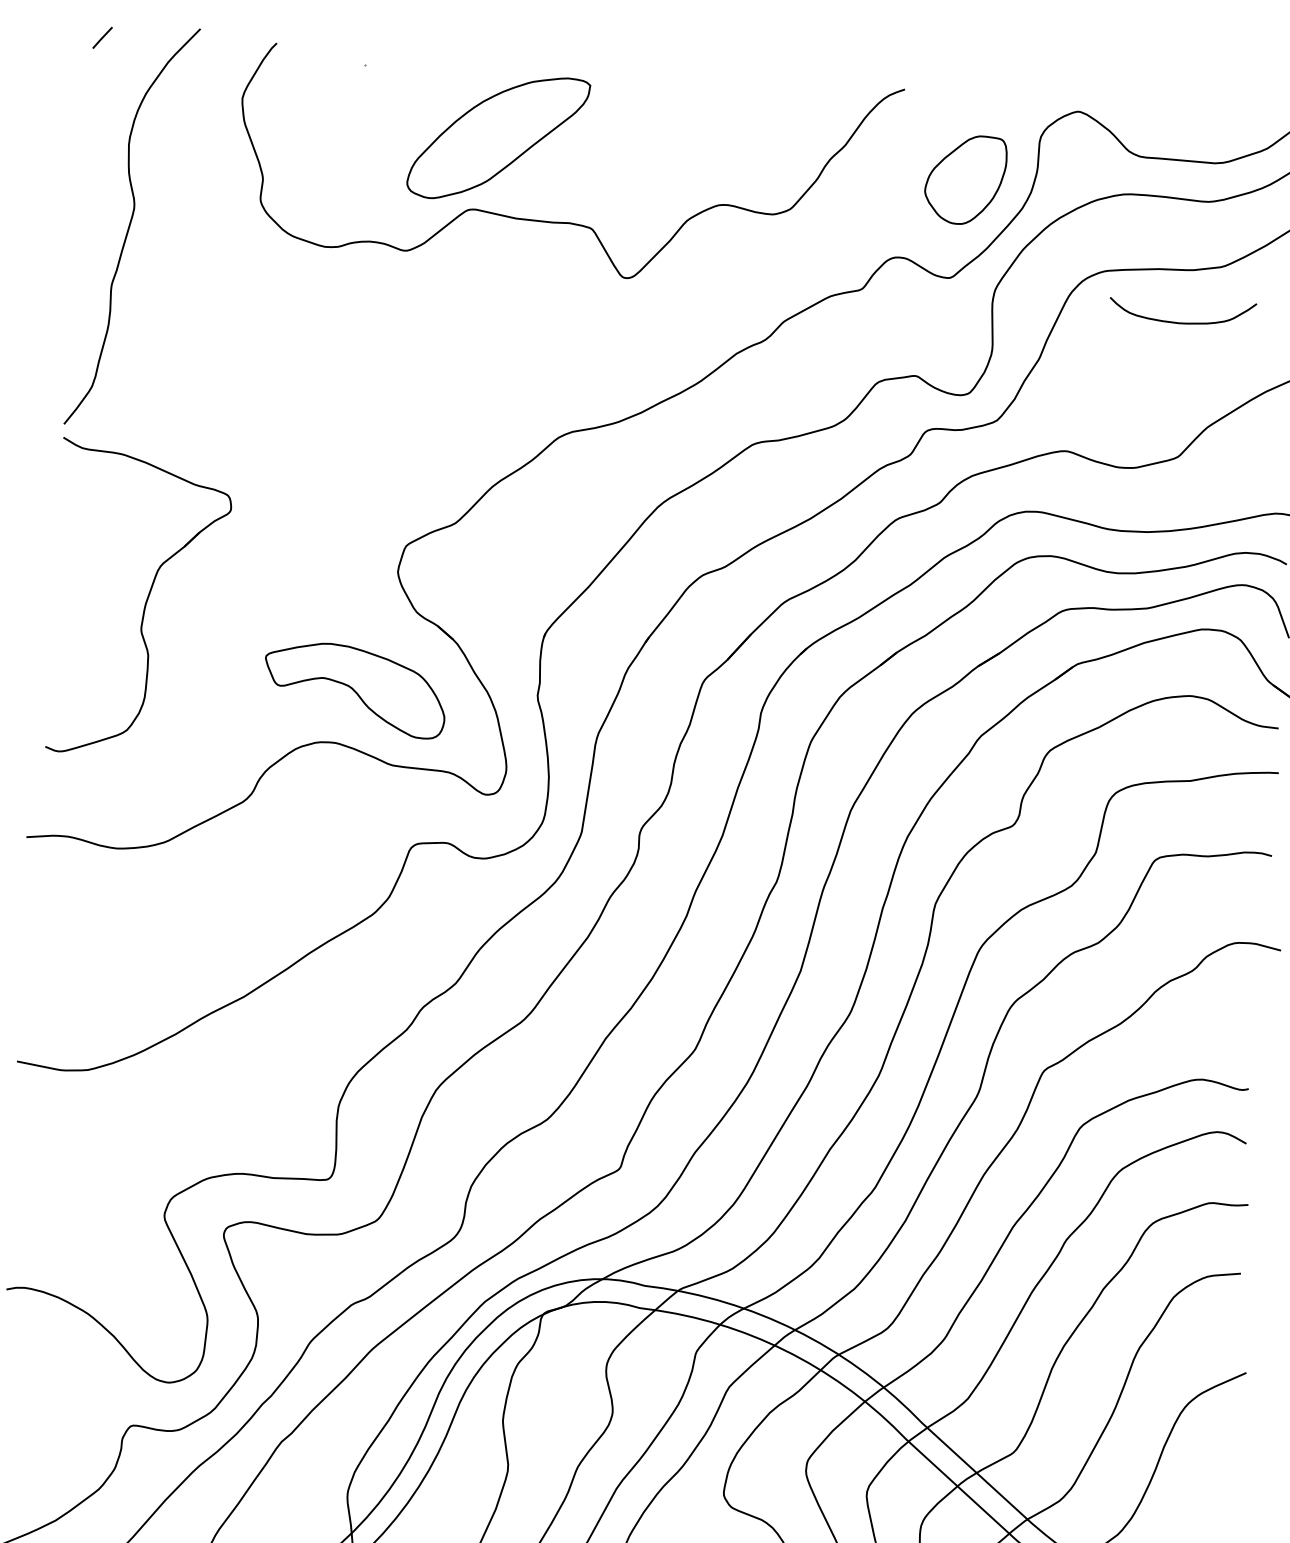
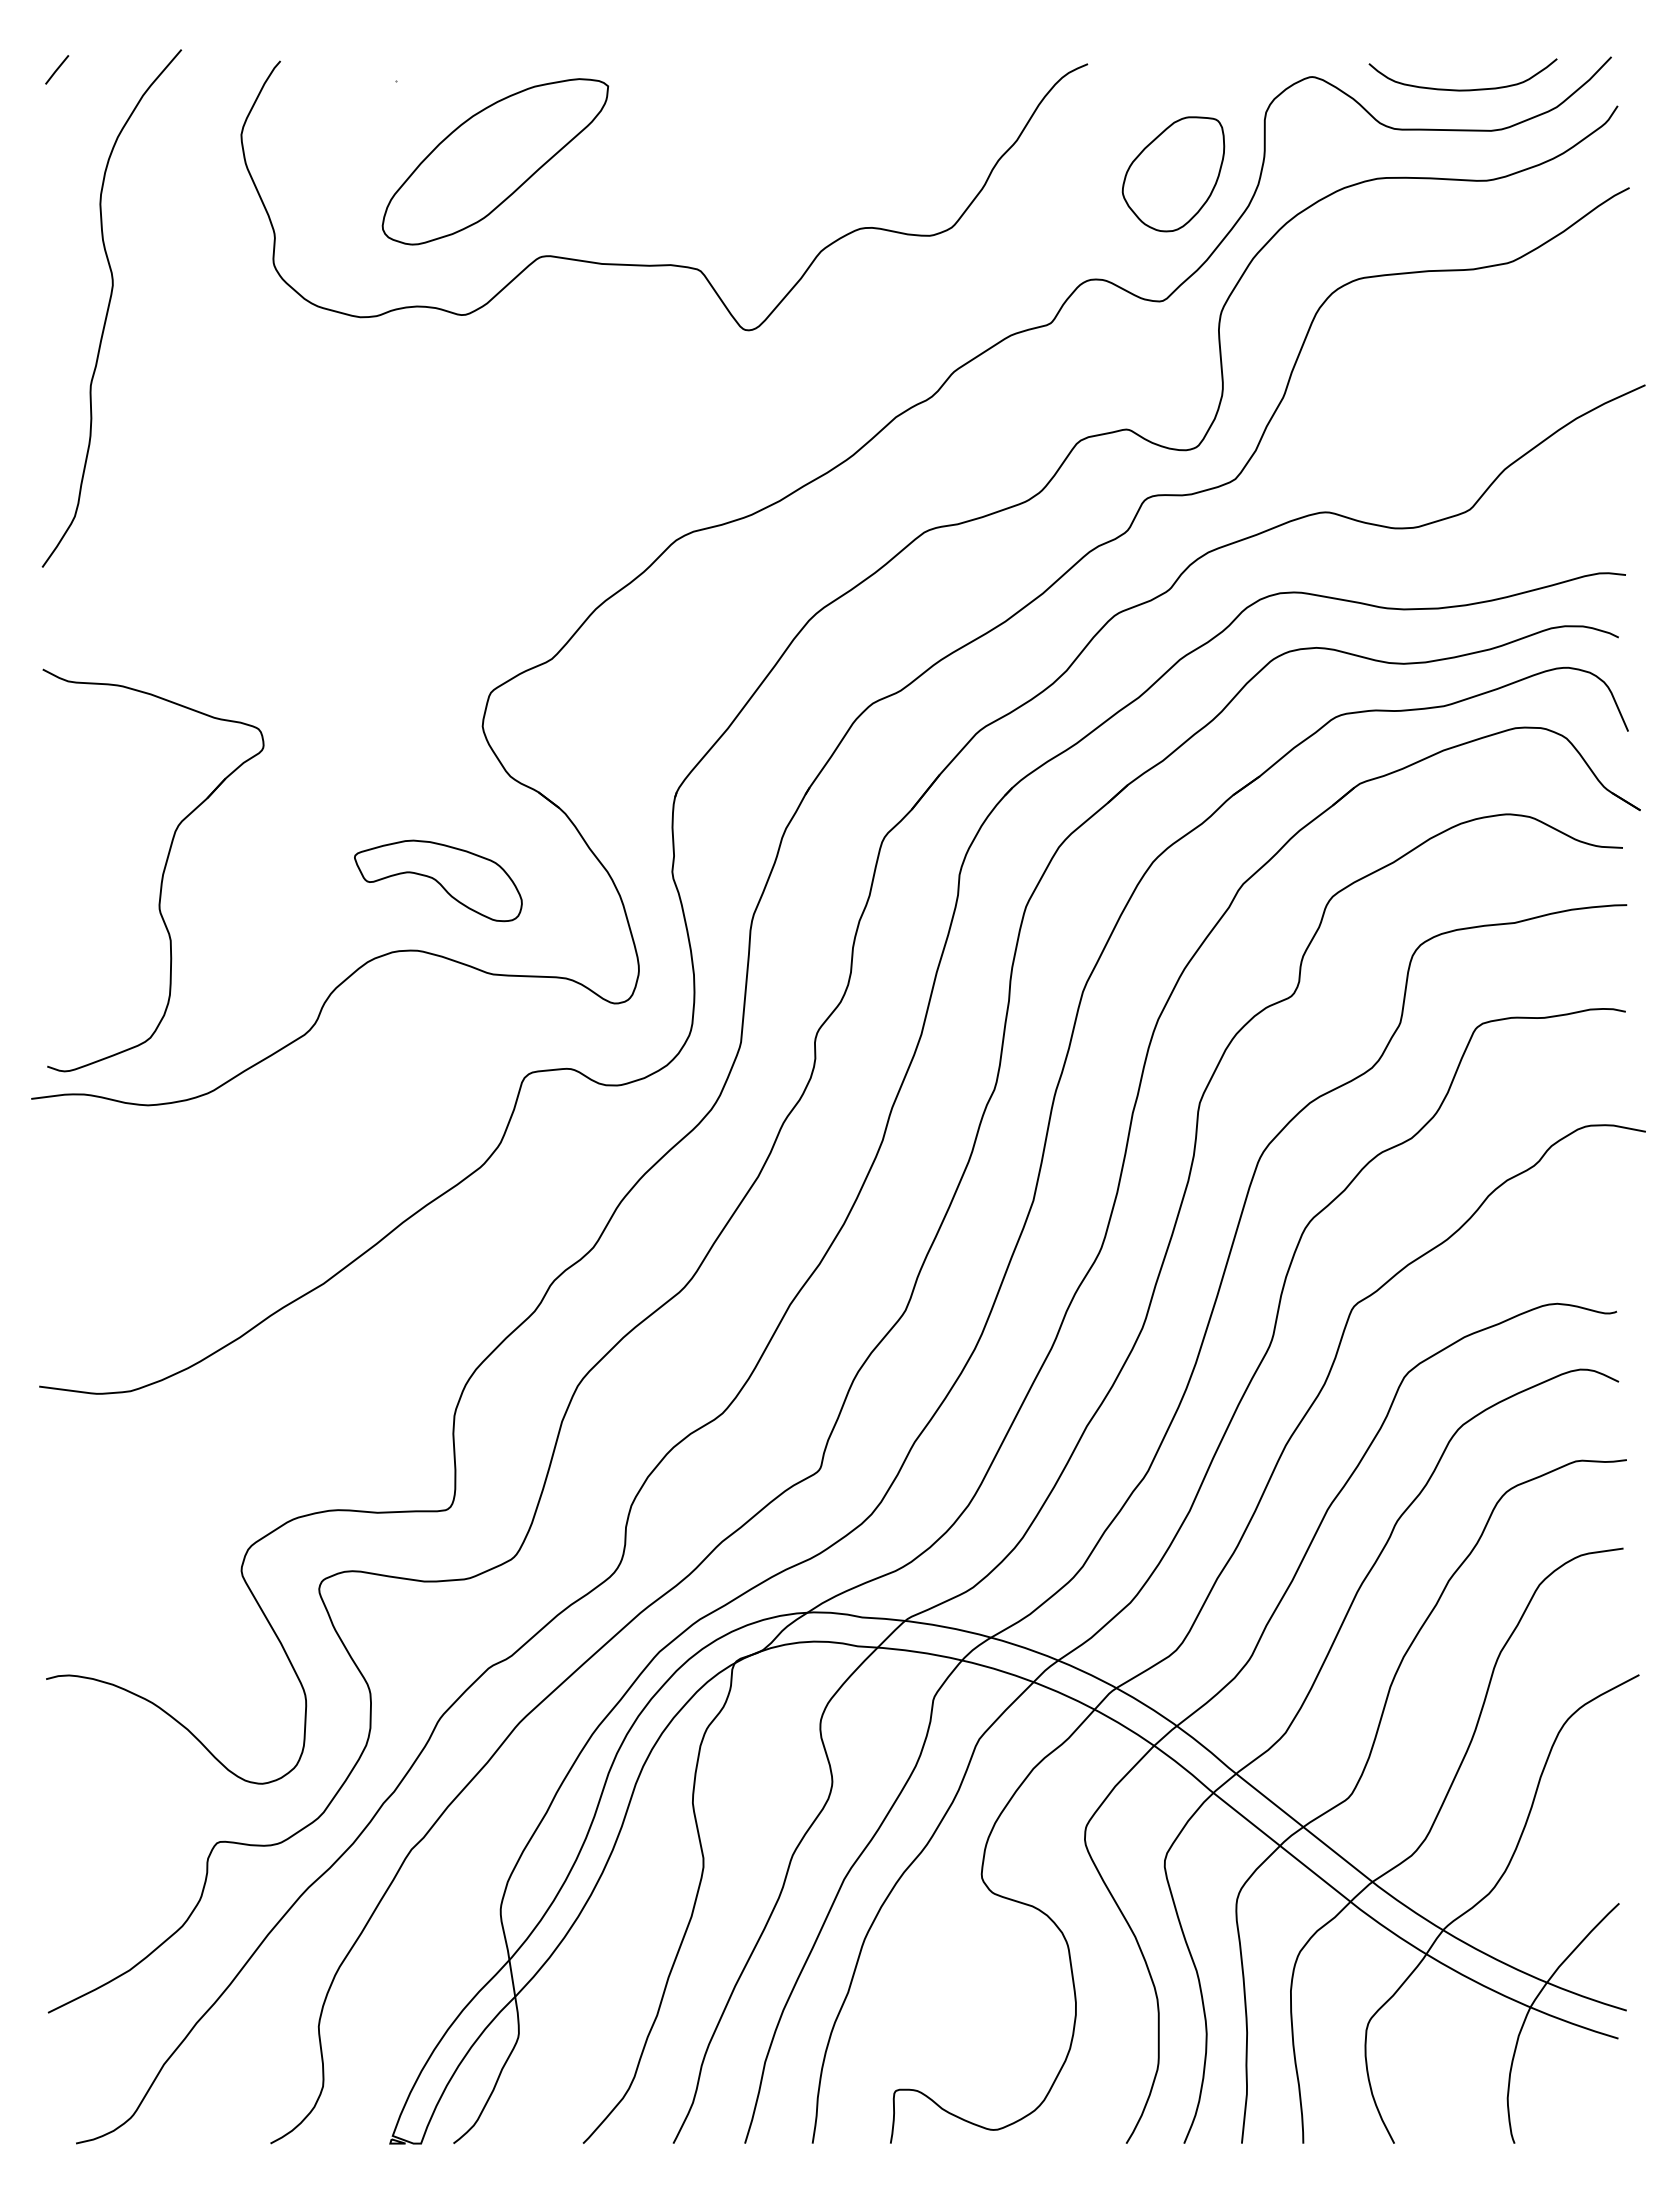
part: (498, 137) -> (495, 161), moved
curve: (1181, 322) -> (1462, 89), moved
part: (145, 602) -> (162, 872), moved
part: (355, 689) -> (438, 880), size x0.71

